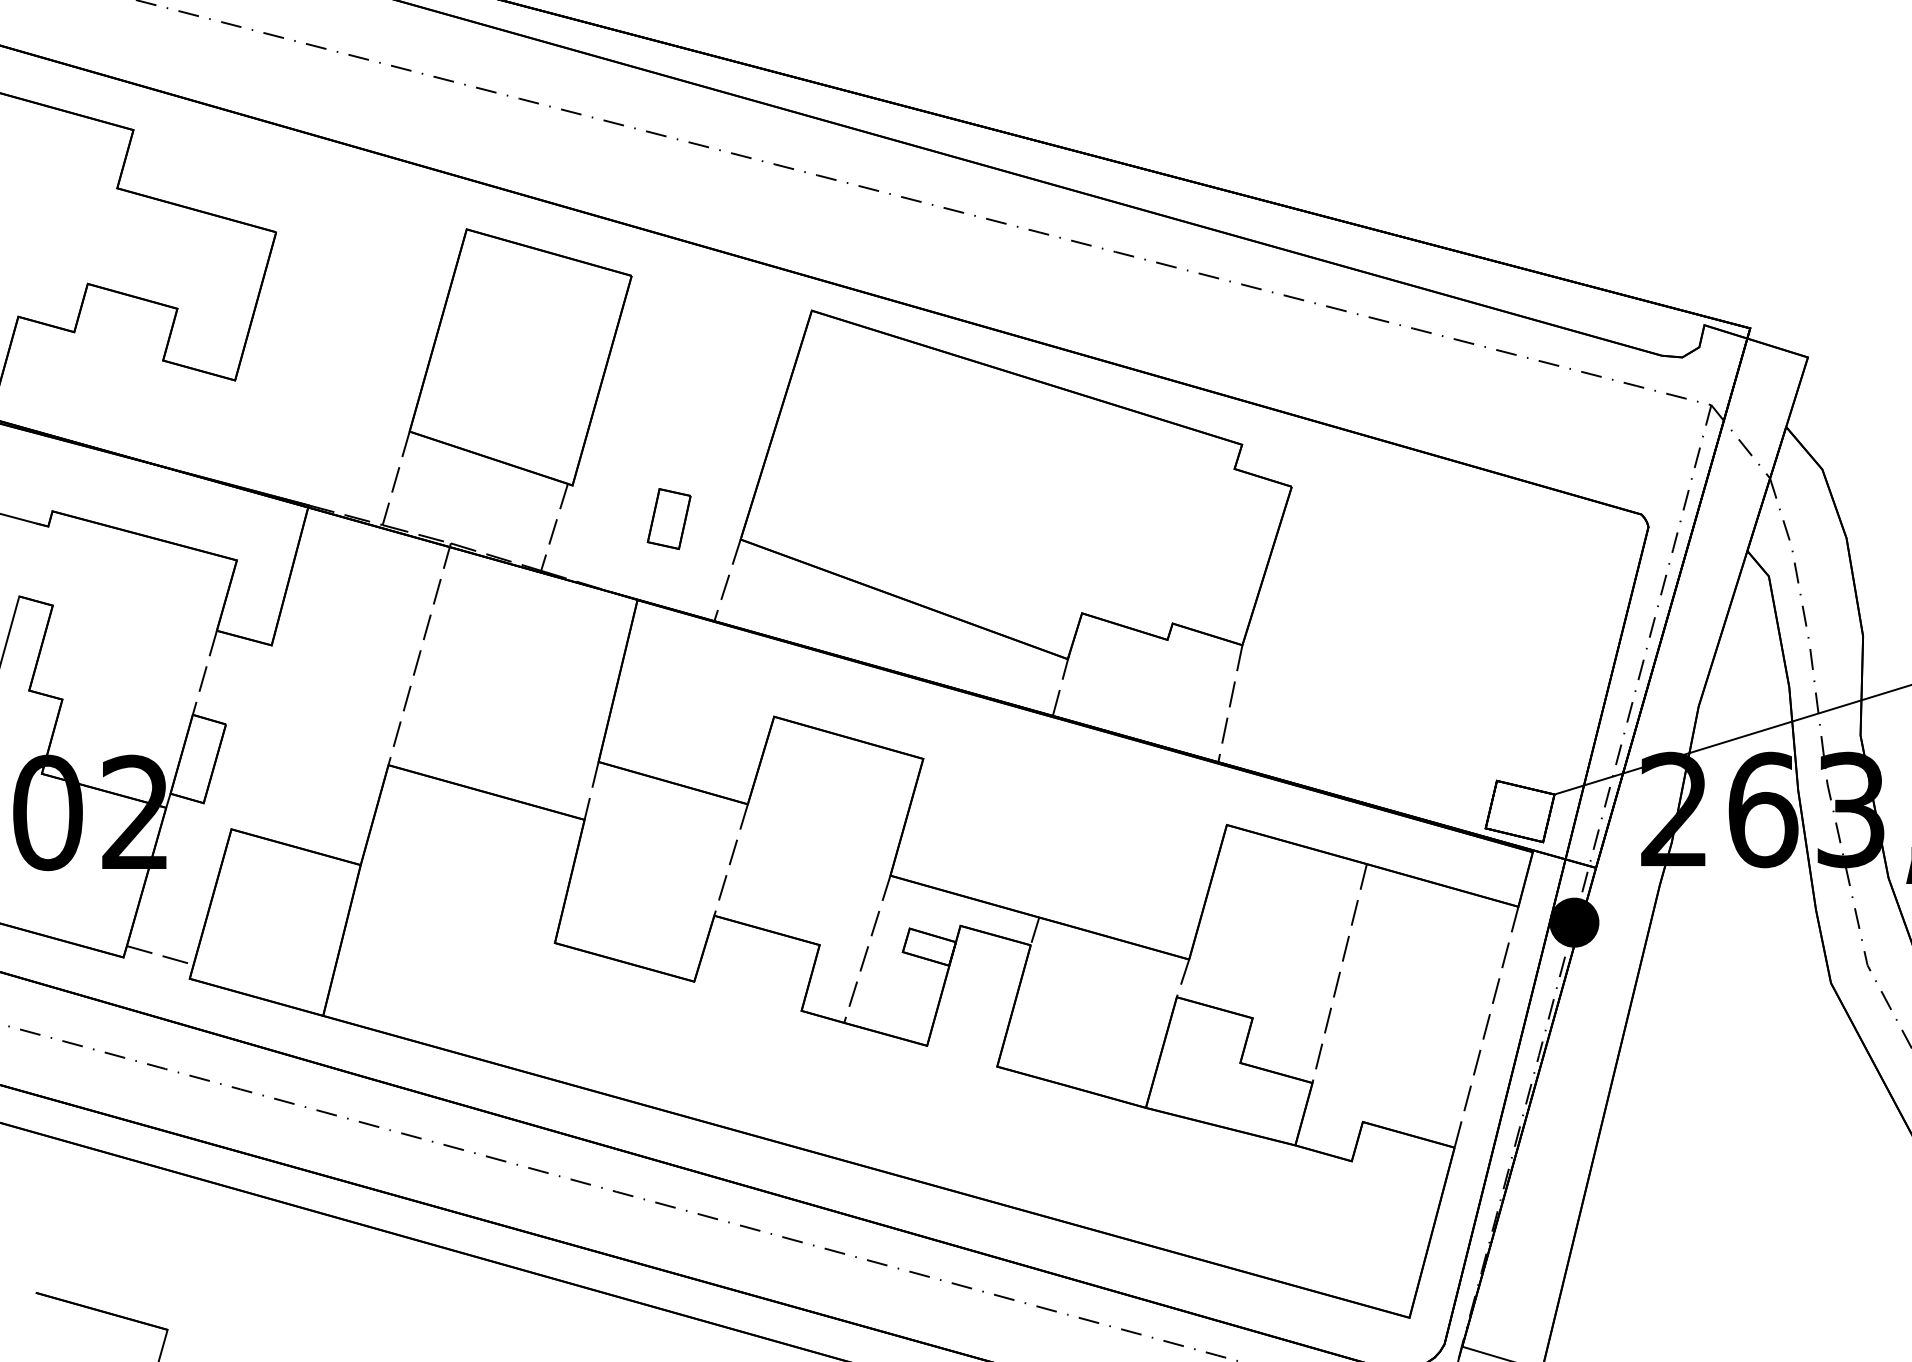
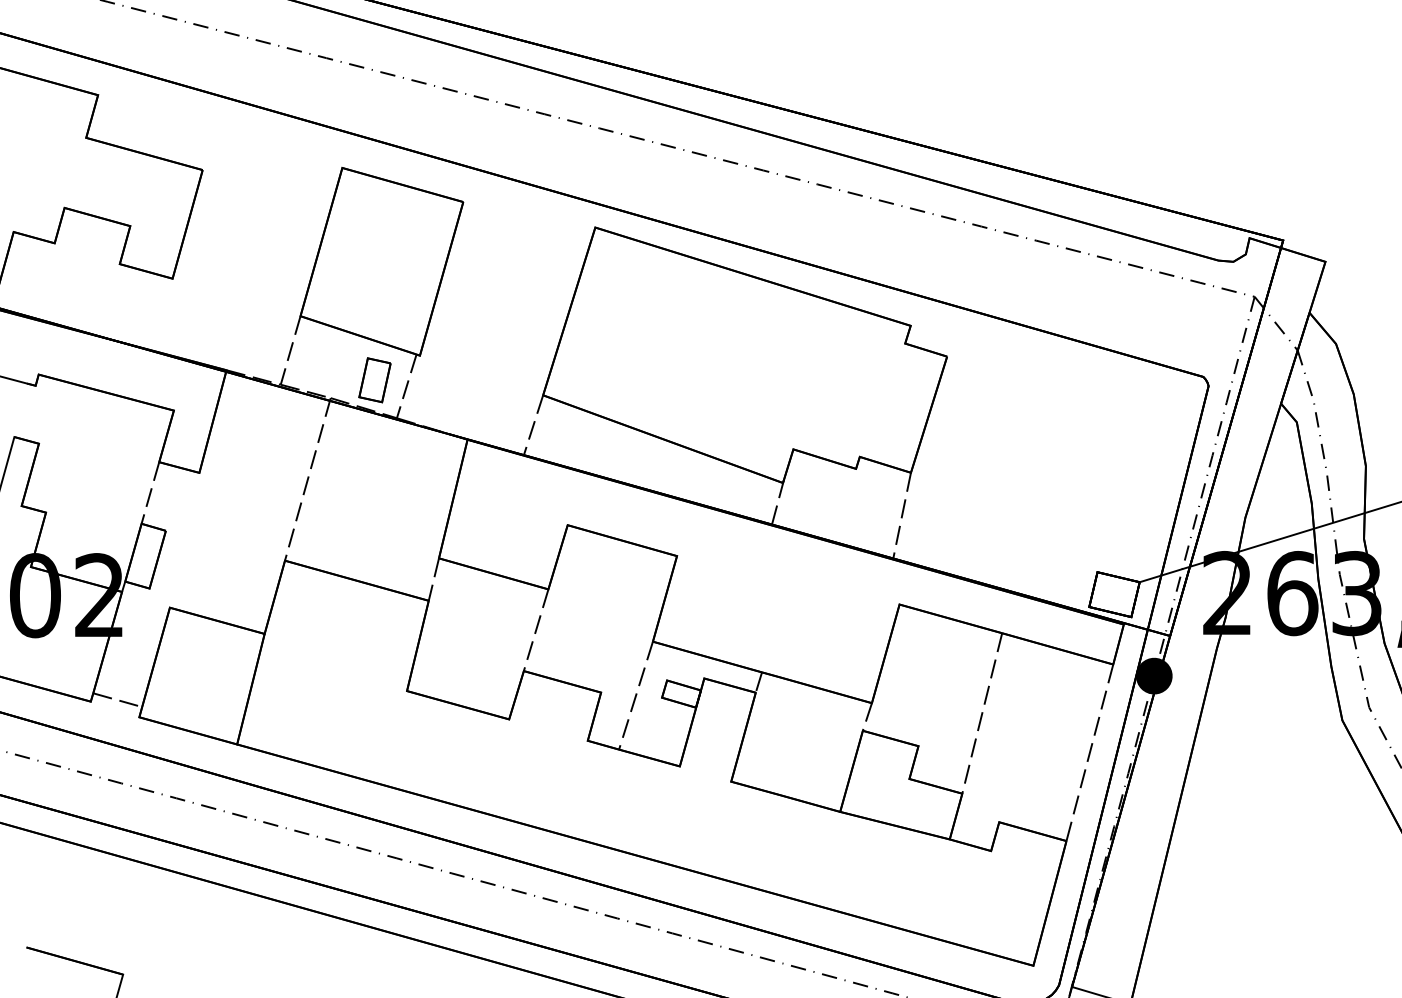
part: (668, 518) -> (374, 379), moved

